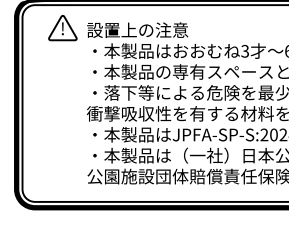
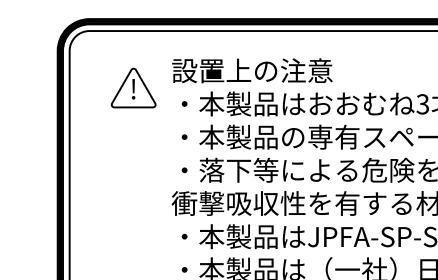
part: (62, 28) -> (133, 88), moved

